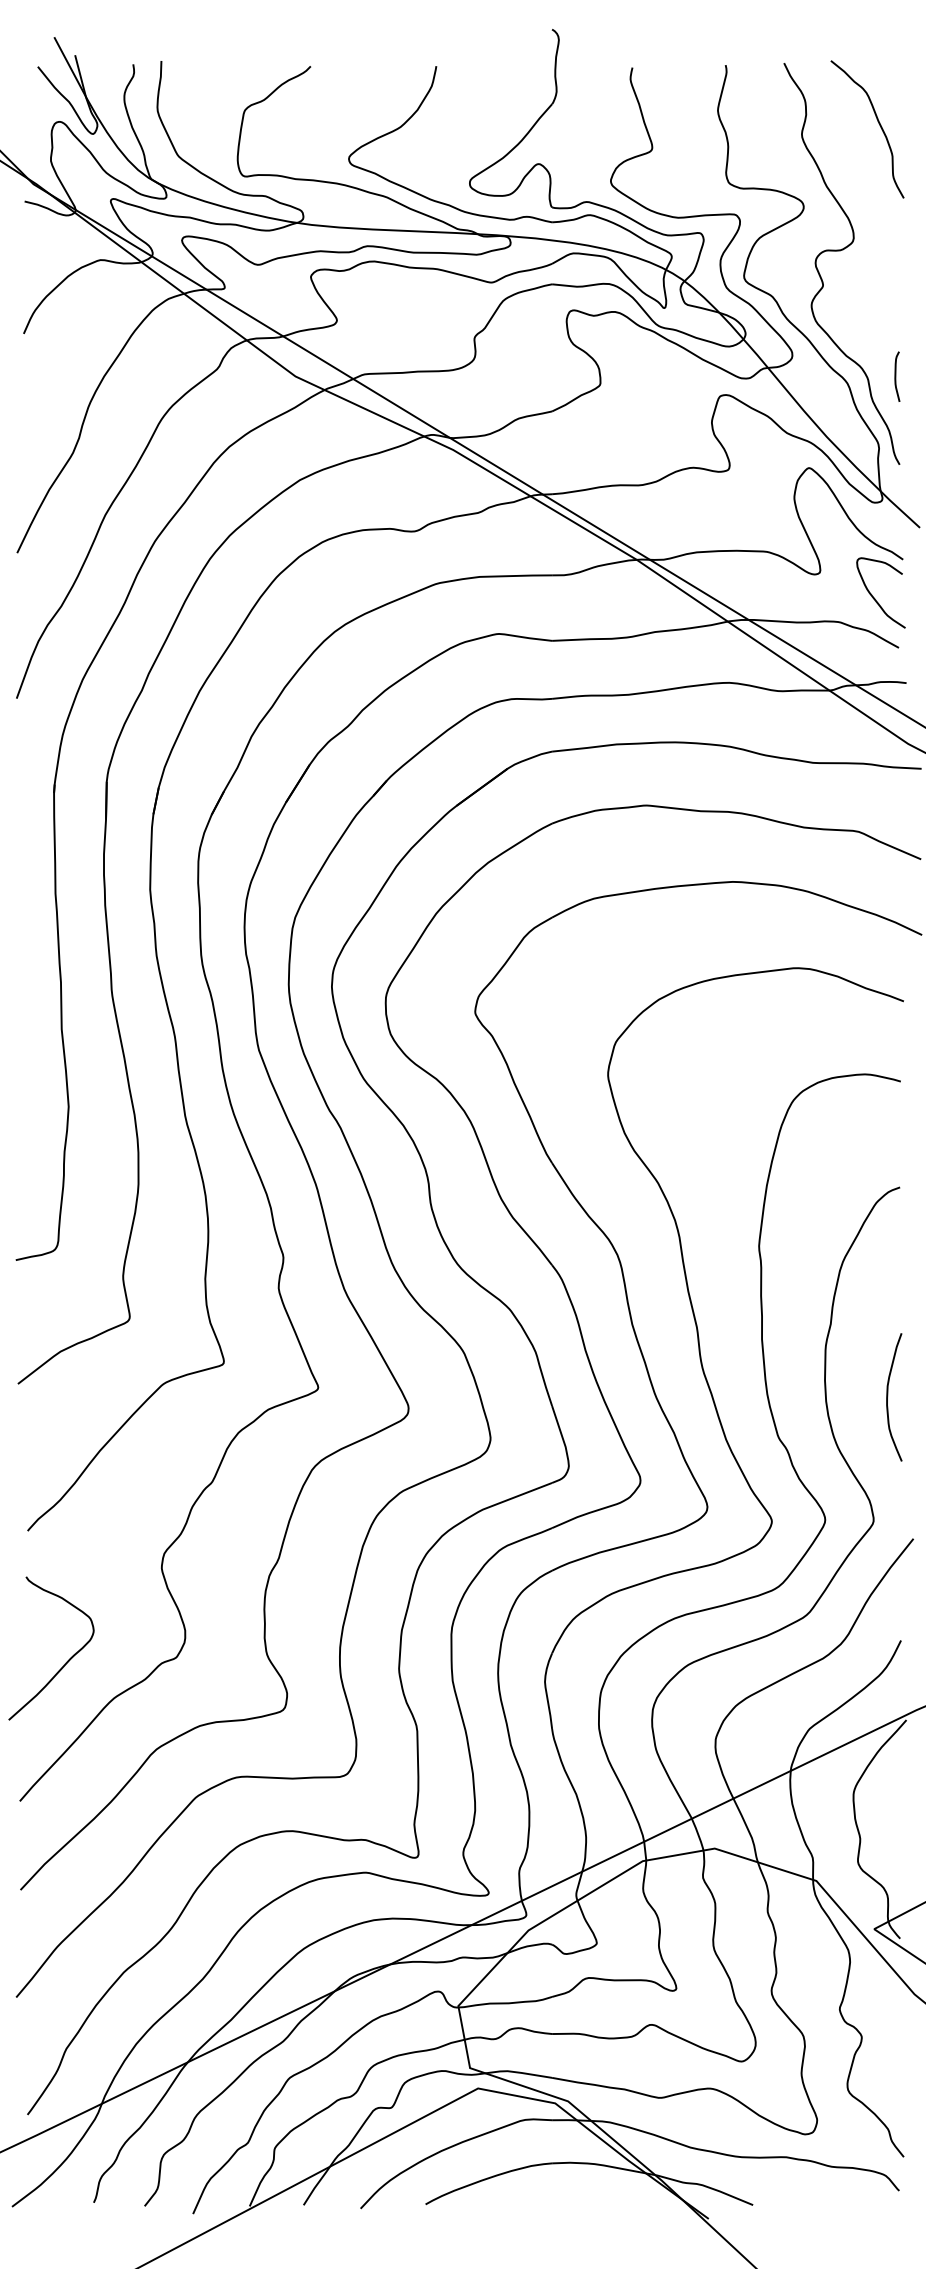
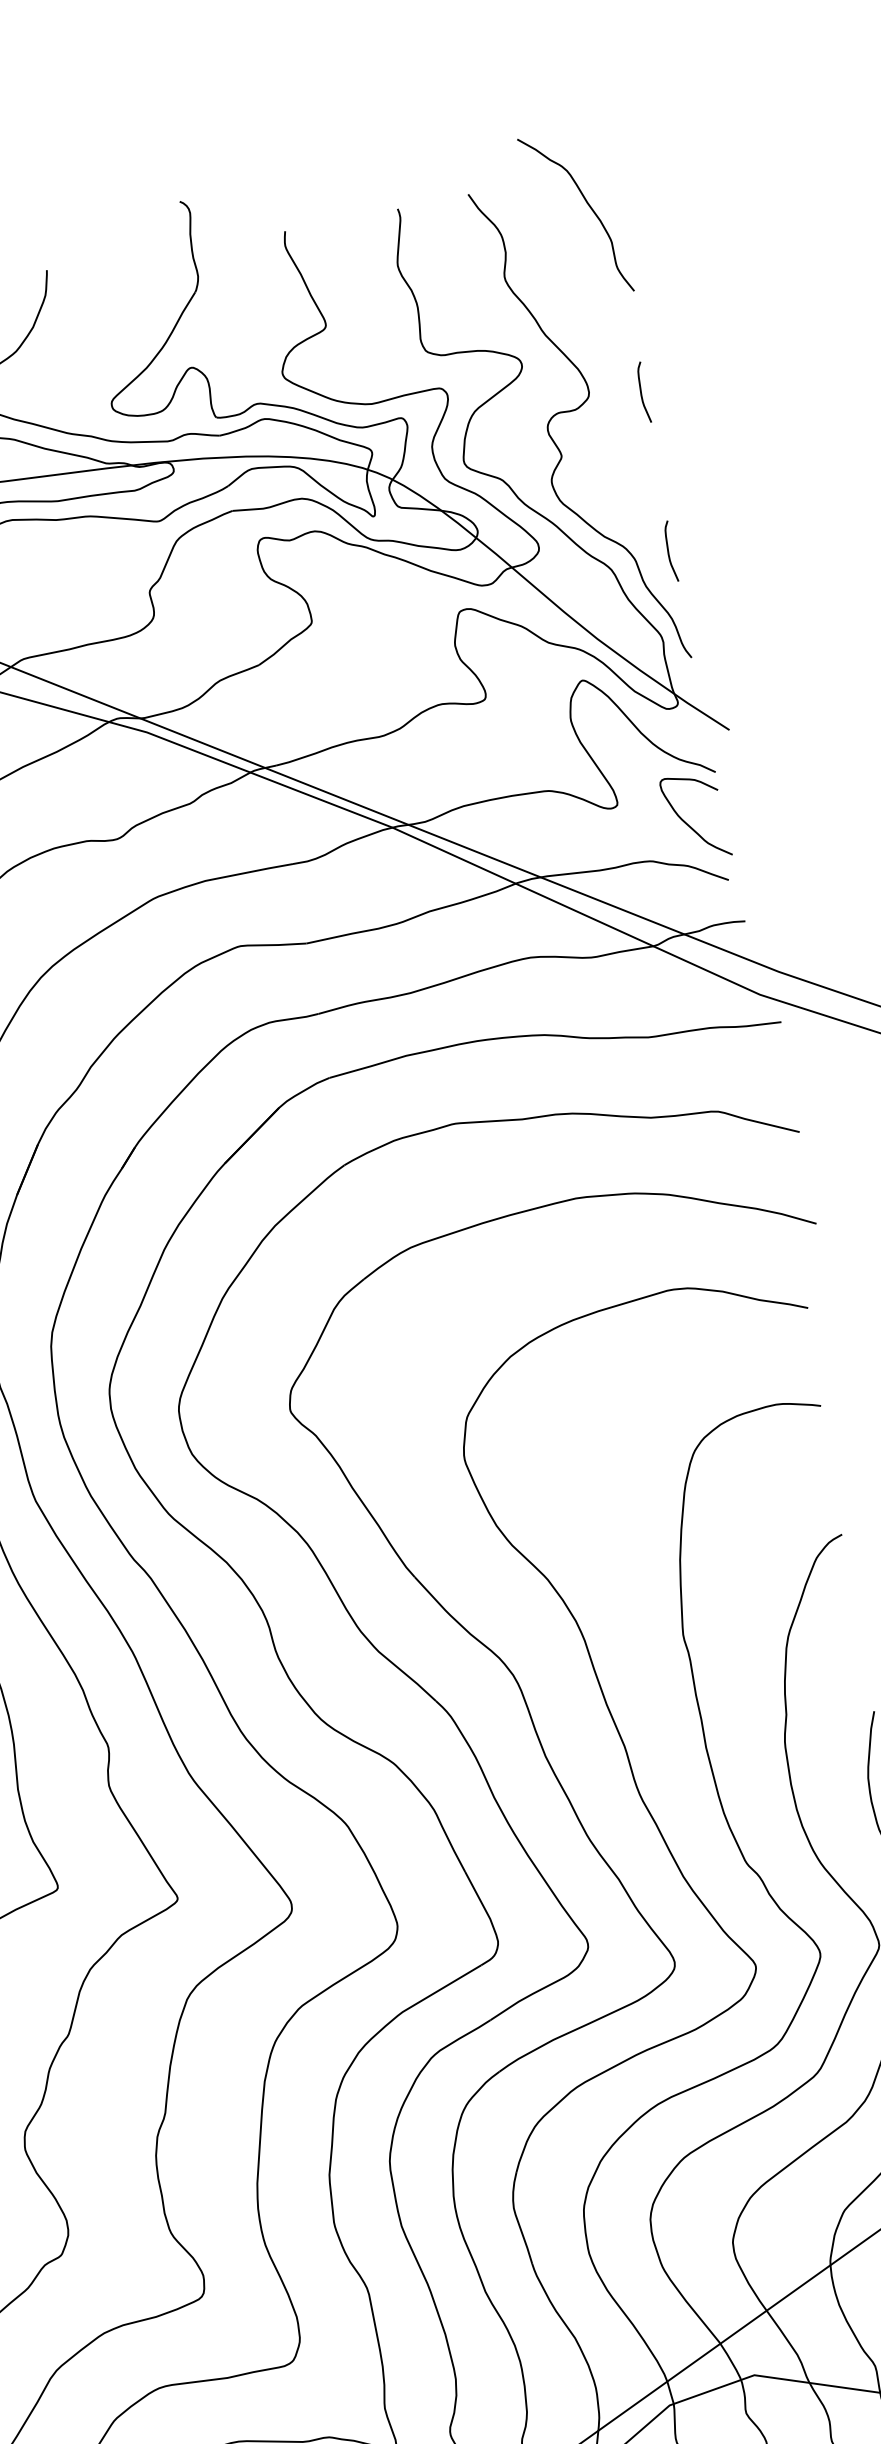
curve: (878, 123) -> (588, 205), moved
curve: (896, 245) -> (642, 392), added

